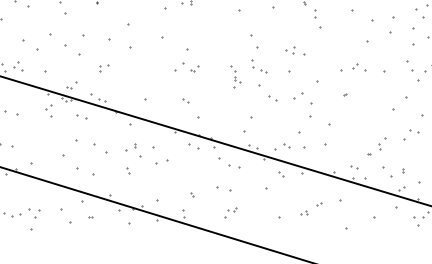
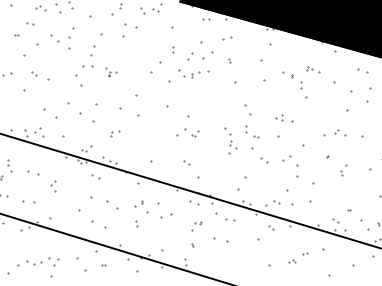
part: (235, 77) -> (231, 141), size x1.4
part: (48, 111) -> (53, 186), moved
part: (382, 144) -> (343, 170), moved
part: (230, 213) -> (196, 226), moved

